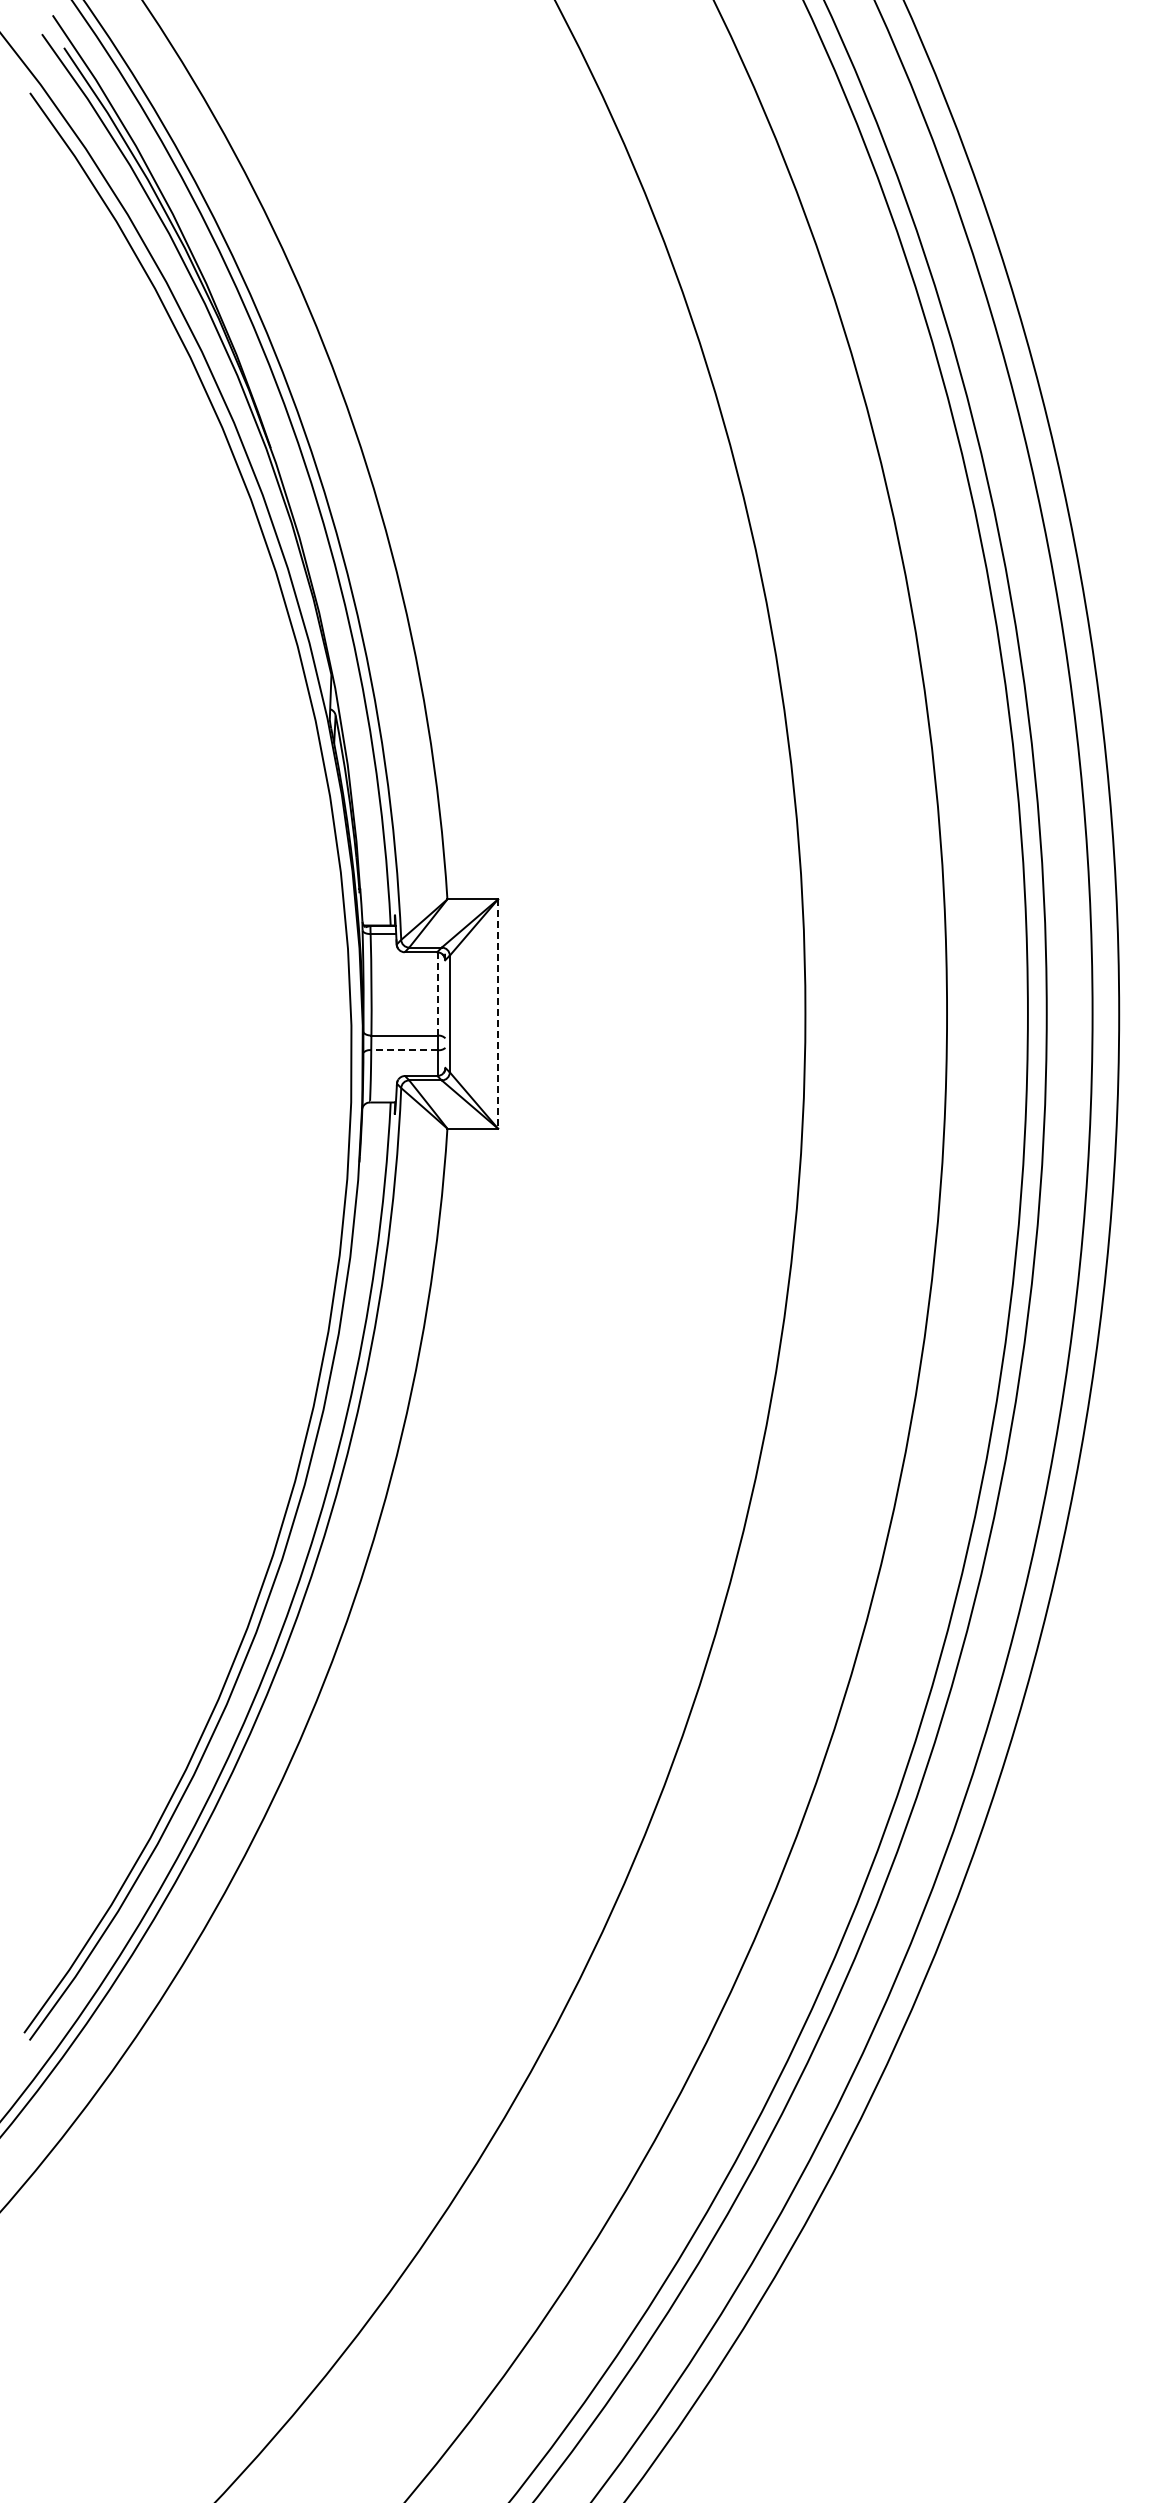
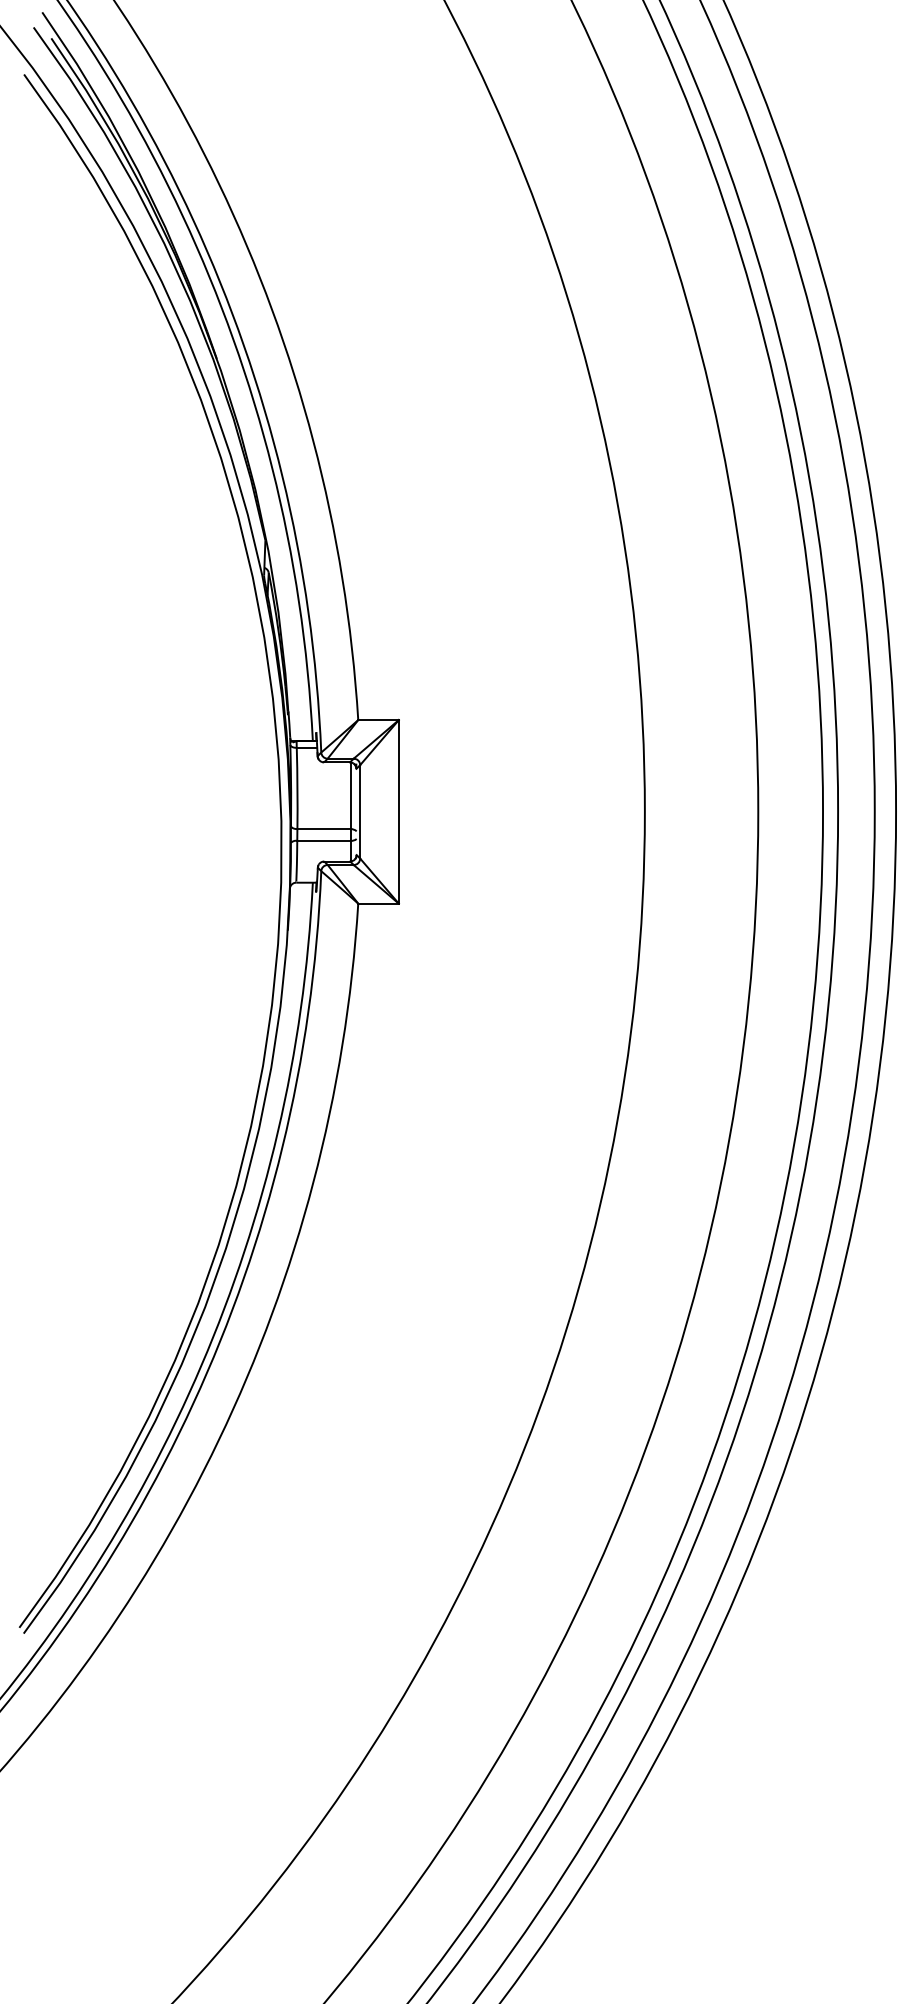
line: (437, 993) -> (350, 795), dashed -> solid
line: (498, 1014) -> (399, 812), dashed -> solid
line: (404, 1050) -> (323, 841), dashed -> solid

